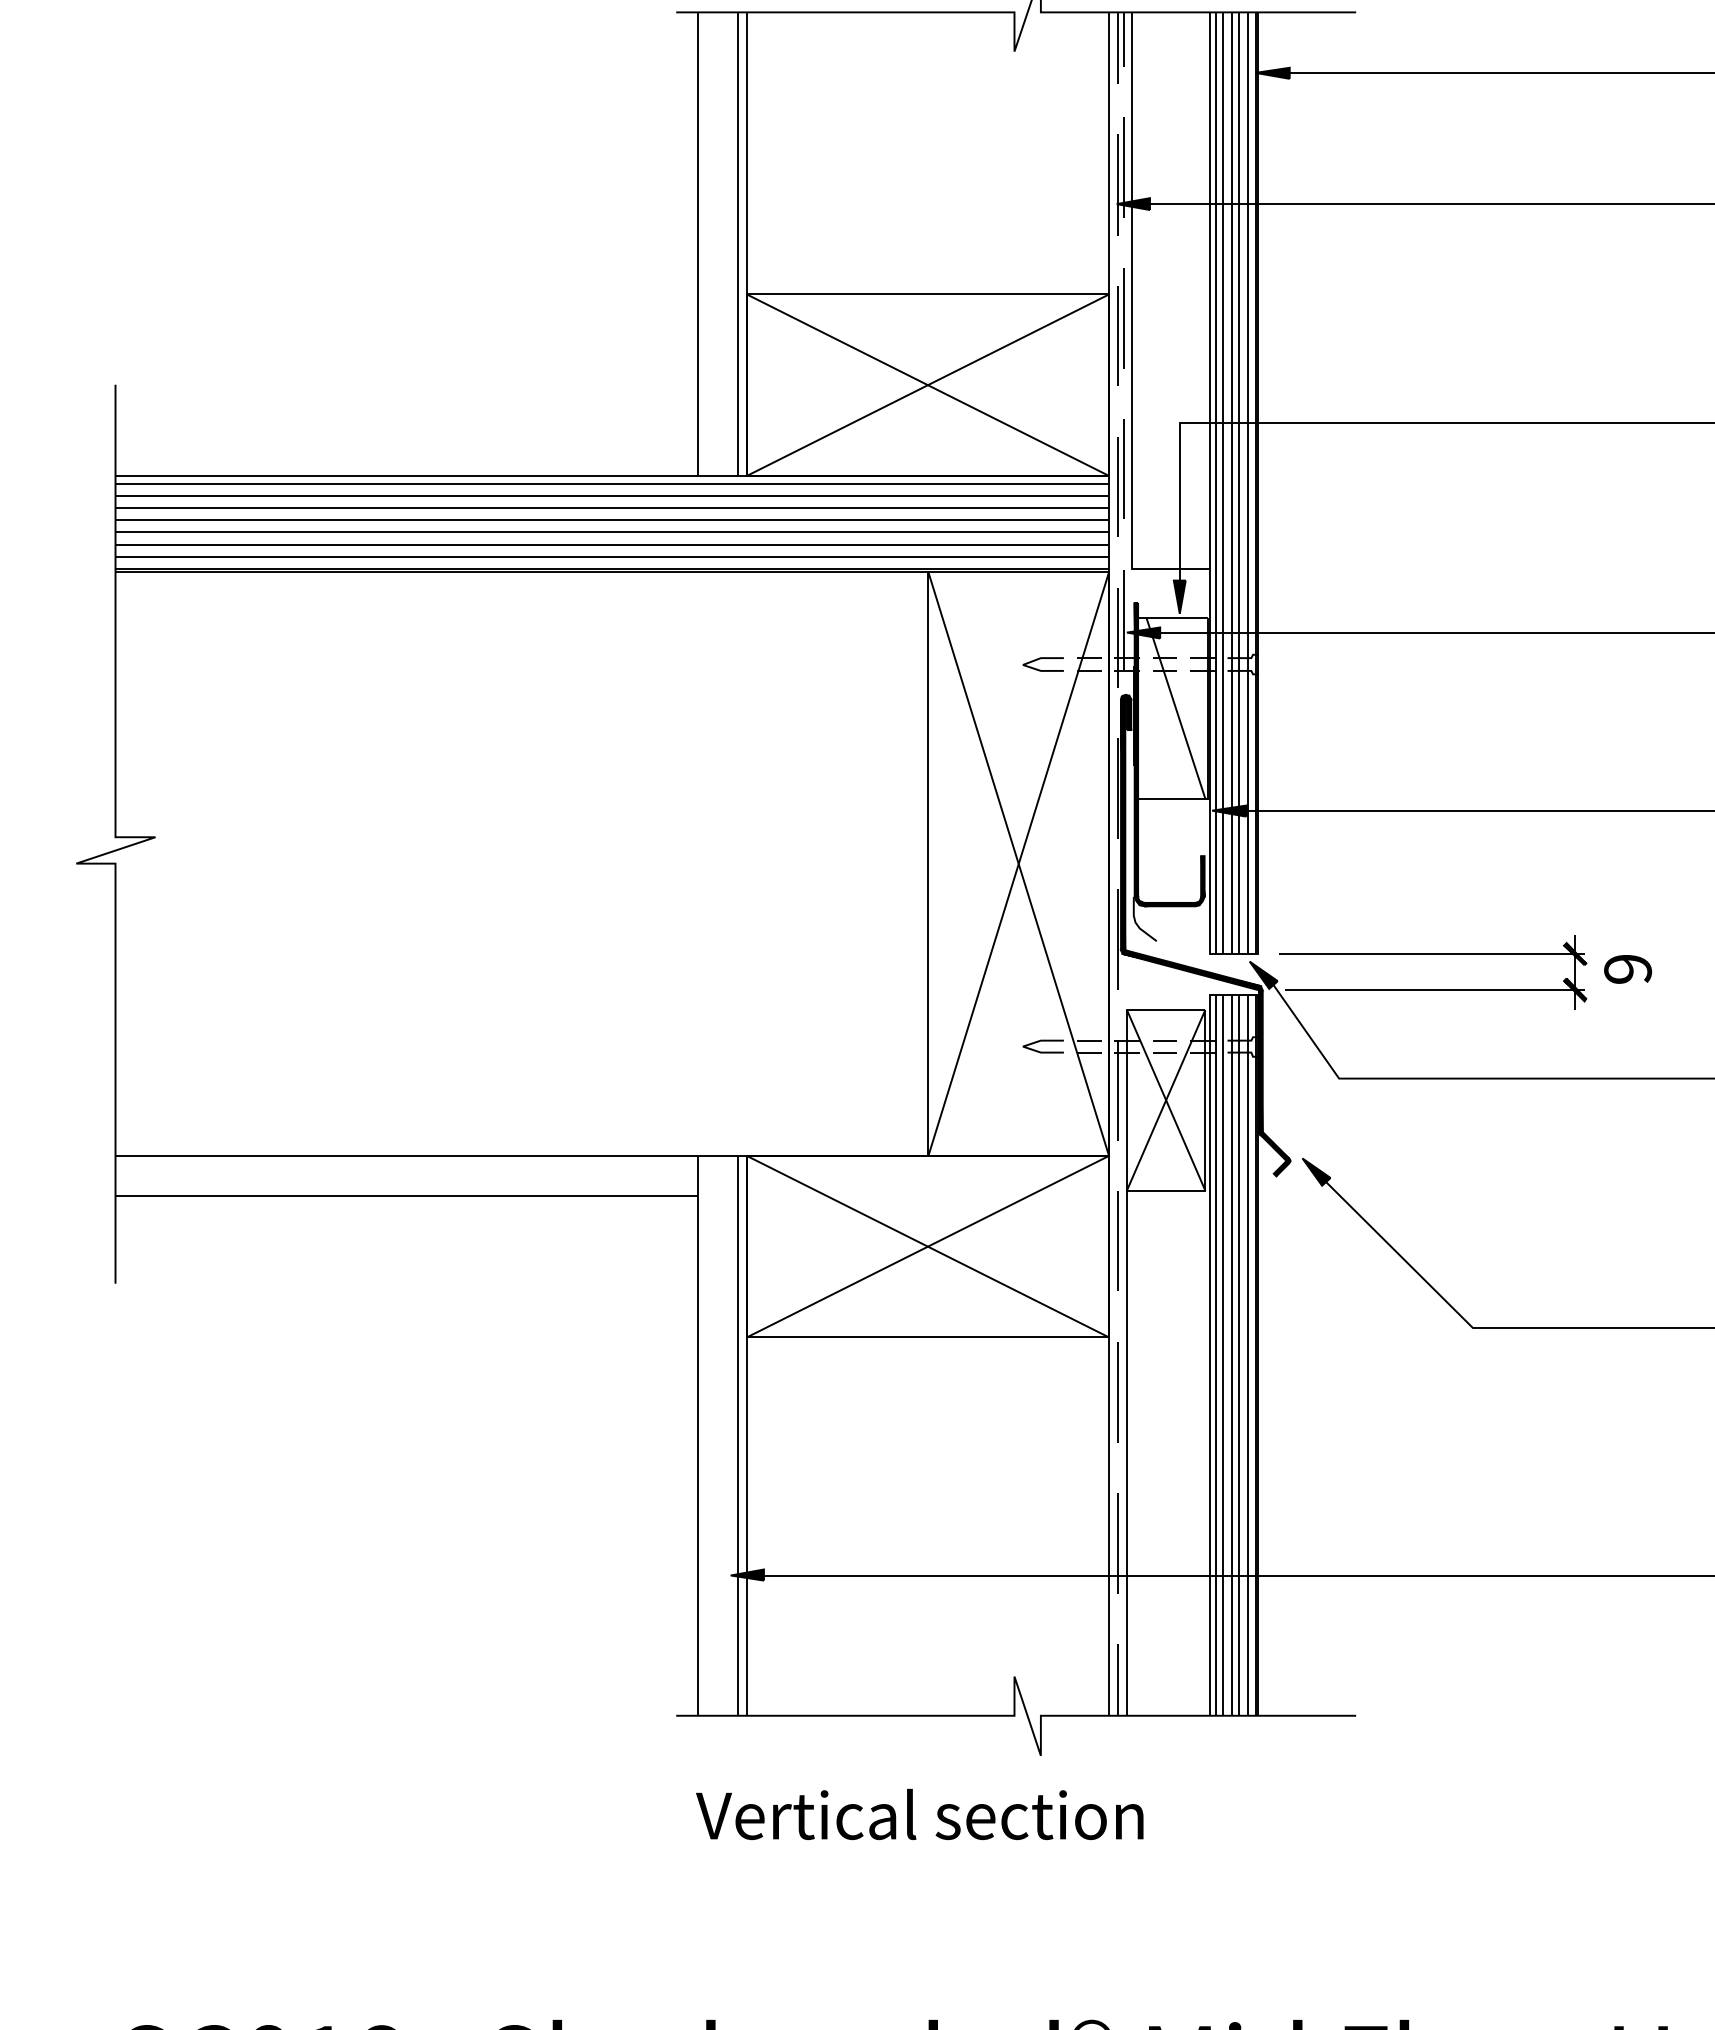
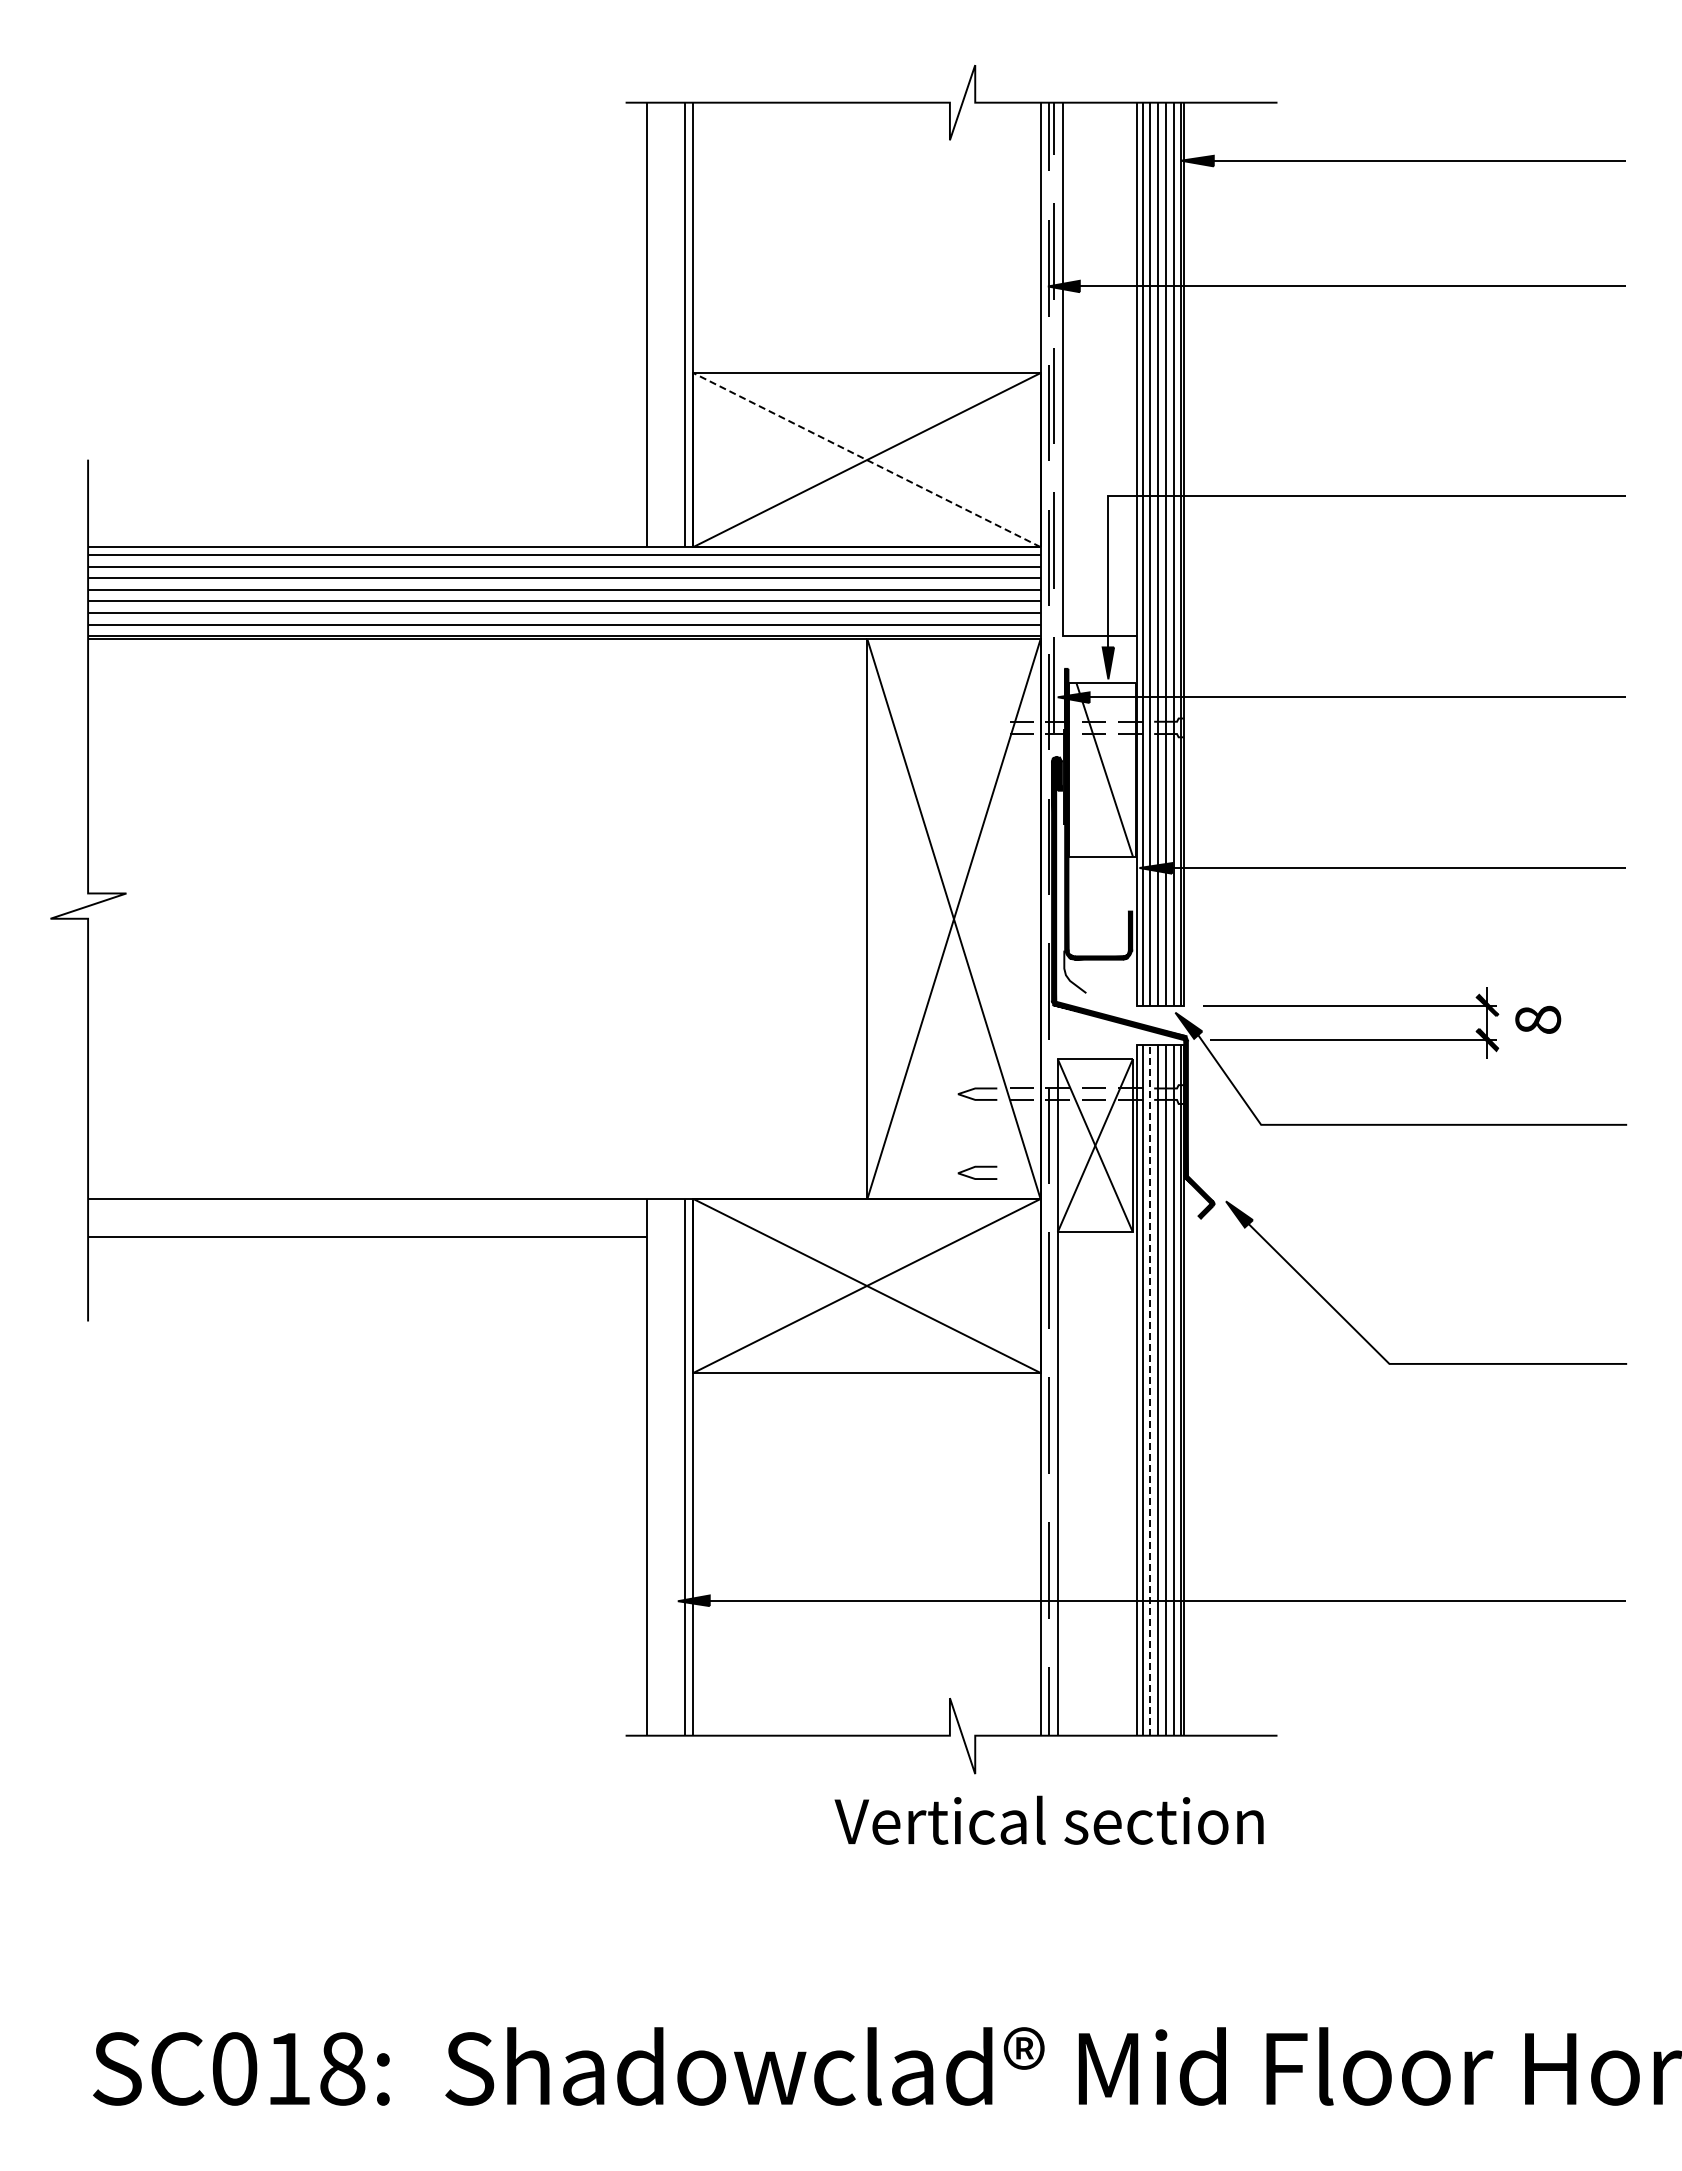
line: (927, 384) -> (866, 459), solid -> dashed
line: (1043, 658) -> (977, 1167), moved
text: (1628, 968) -> (1538, 1019), 9 -> 8
line: (1223, 1354) -> (1150, 1389), solid -> dashed
text: (919, 1813) -> (1048, 1819), moved

